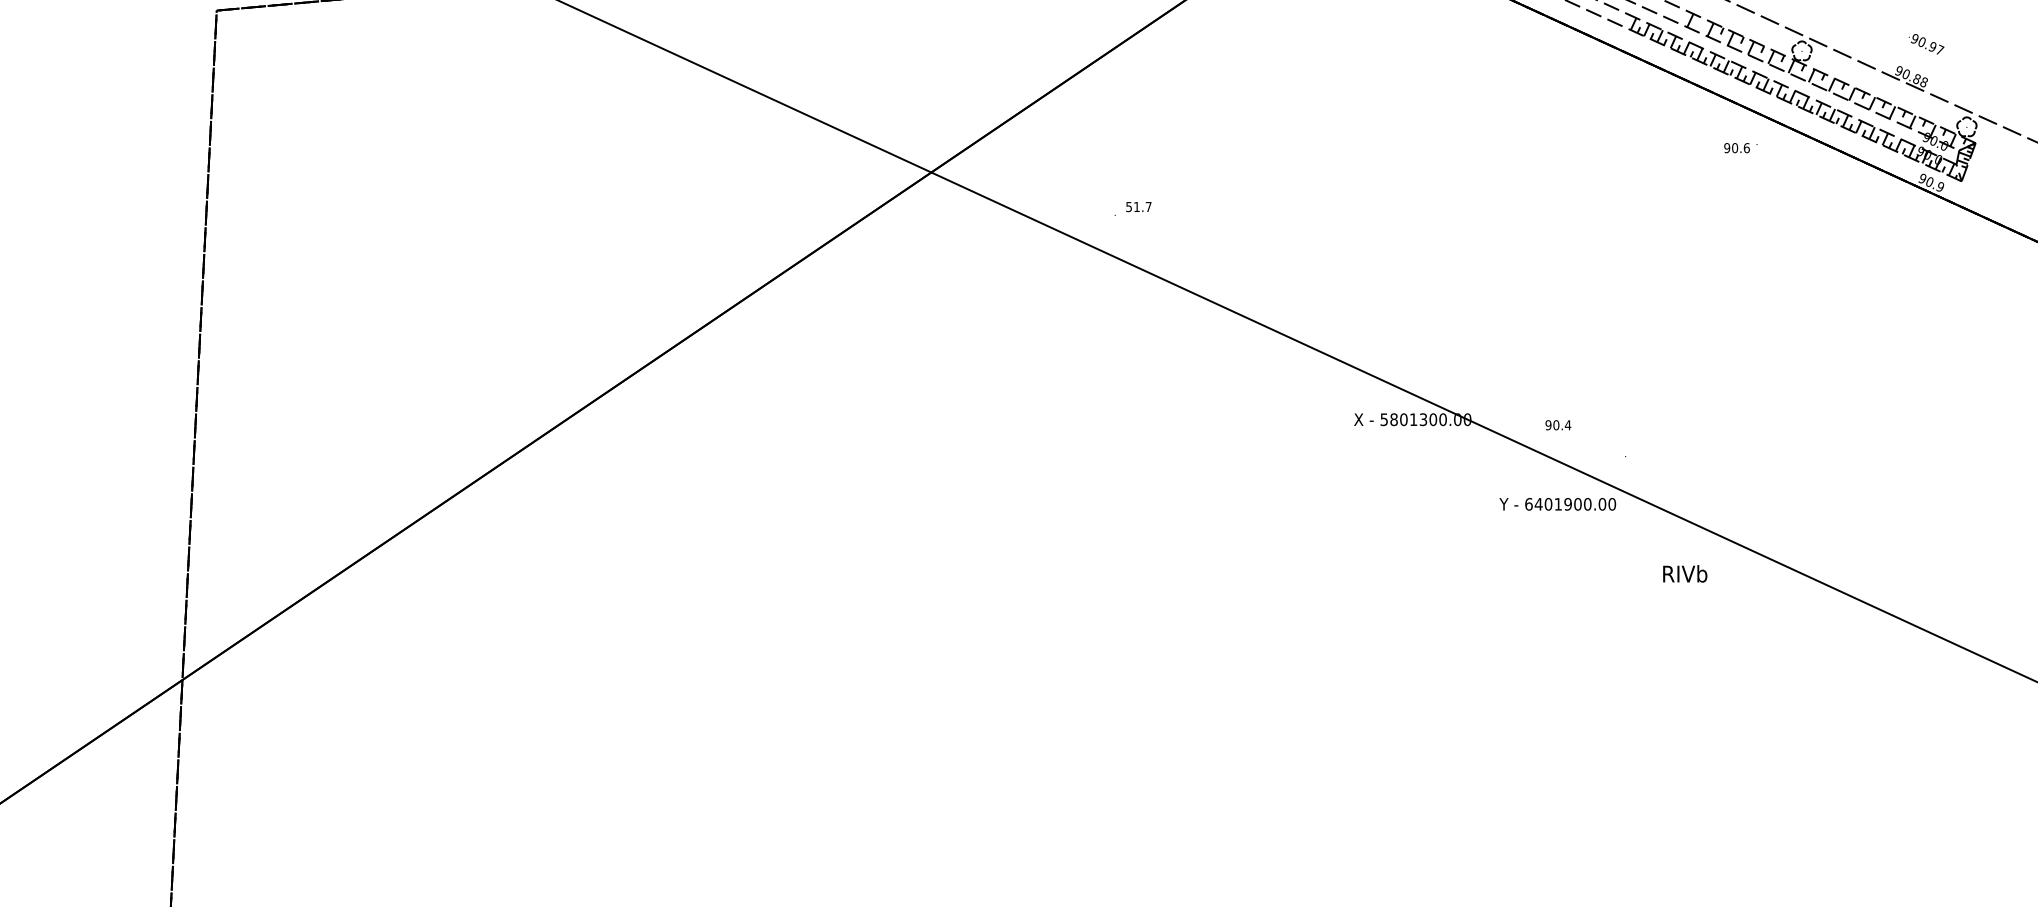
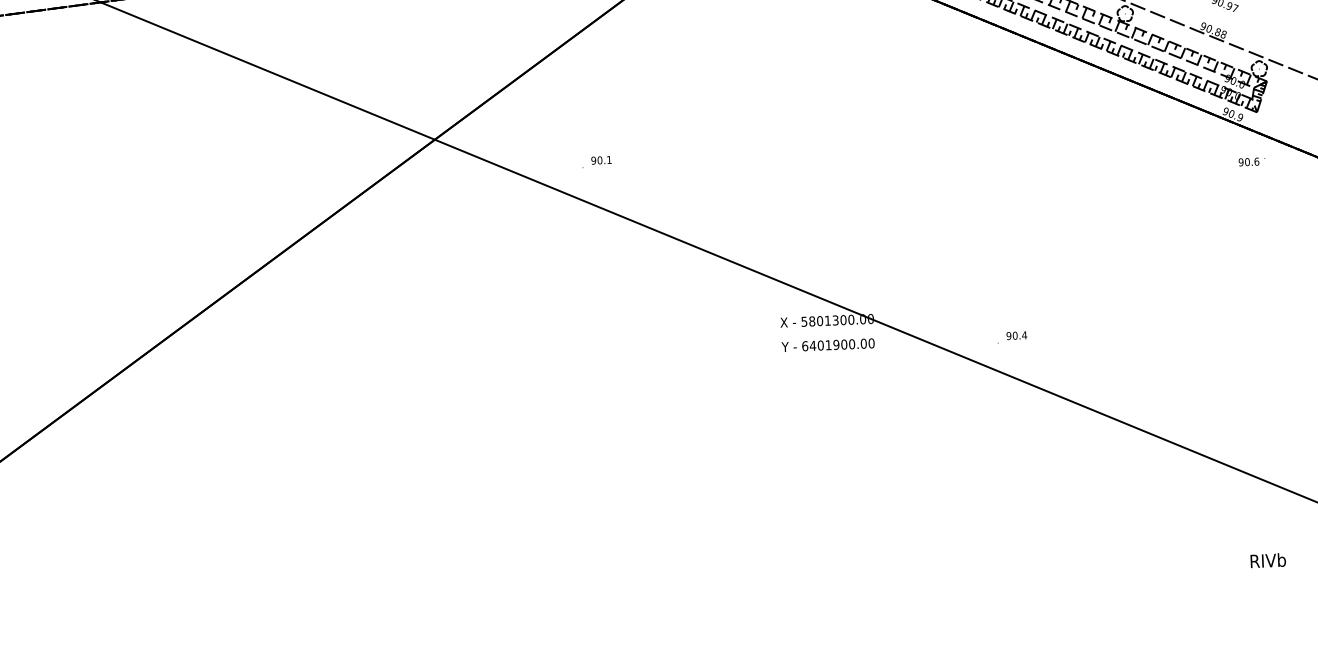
text: (1740, 148) -> (1251, 162), moved
text: (1138, 207) -> (601, 160), 51.7 -> 90.1
text: (1558, 425) -> (1016, 335), moved
text: (1557, 504) -> (827, 345), moved
text: (1685, 573) -> (1268, 560), moved

